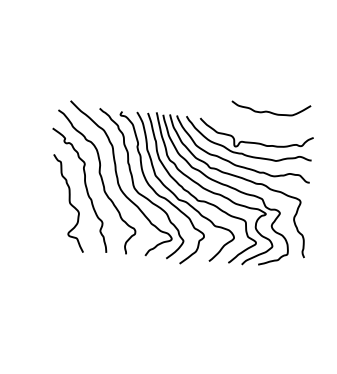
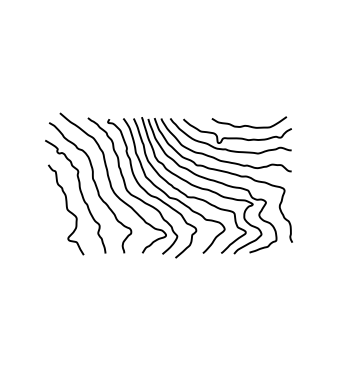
curve: (270, 111) -> (249, 125), moved

